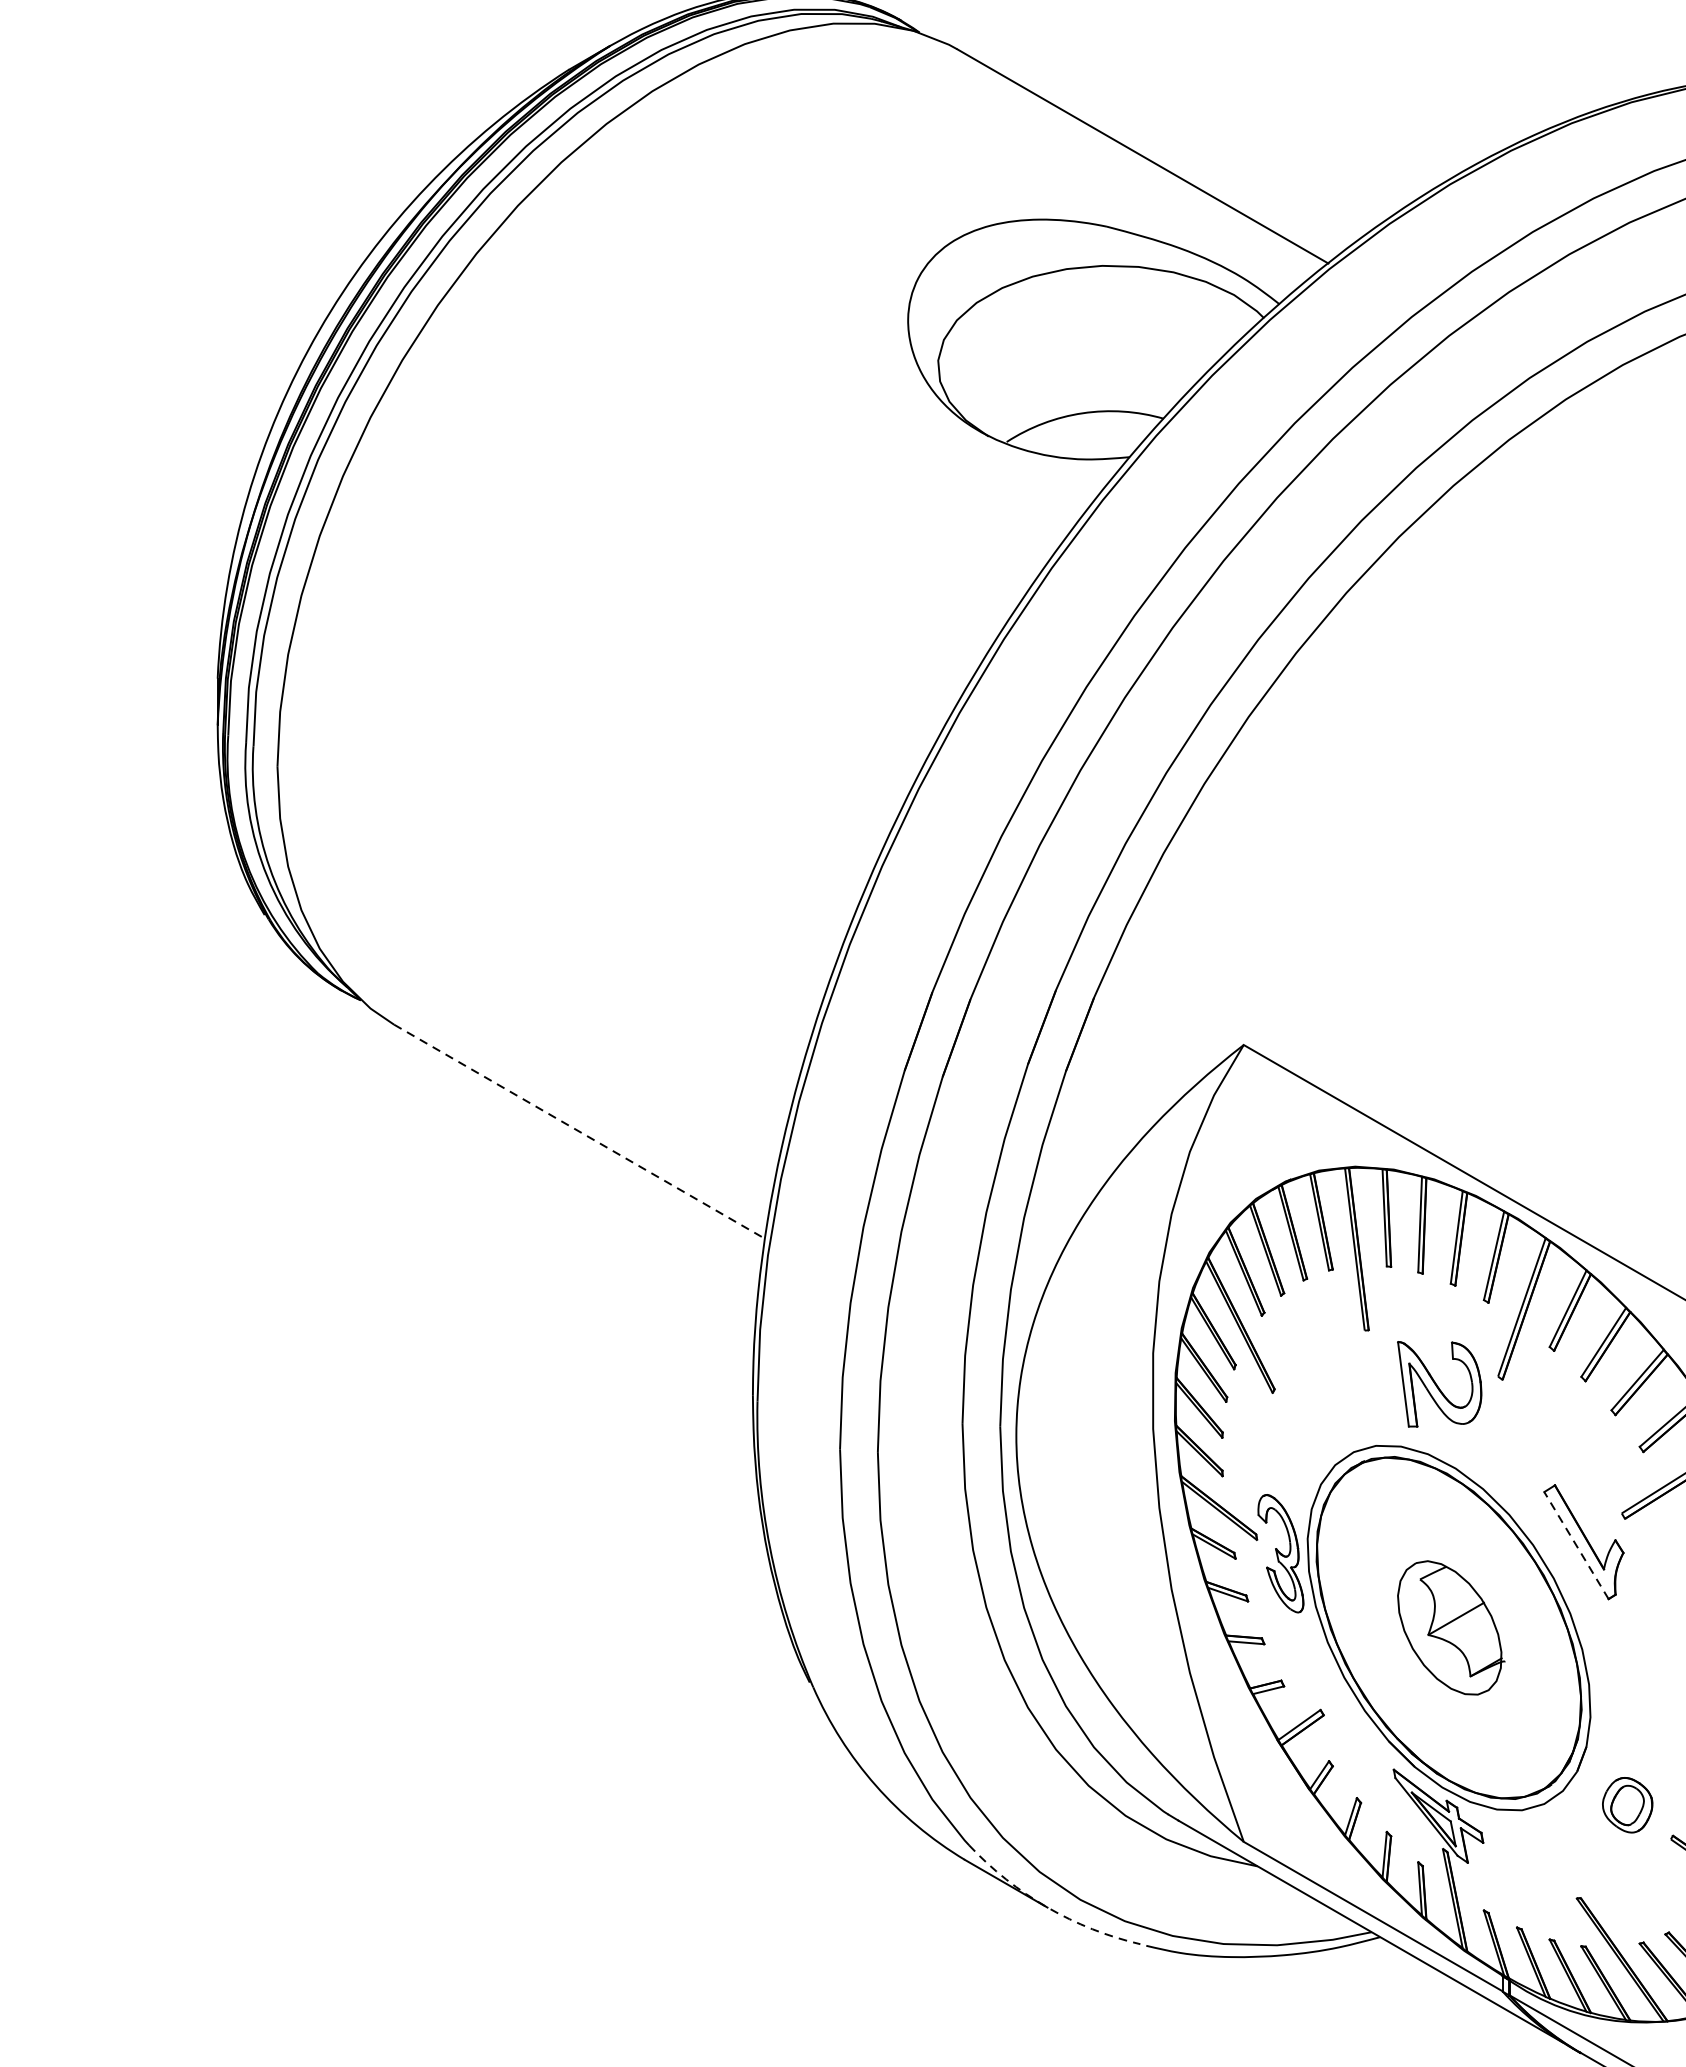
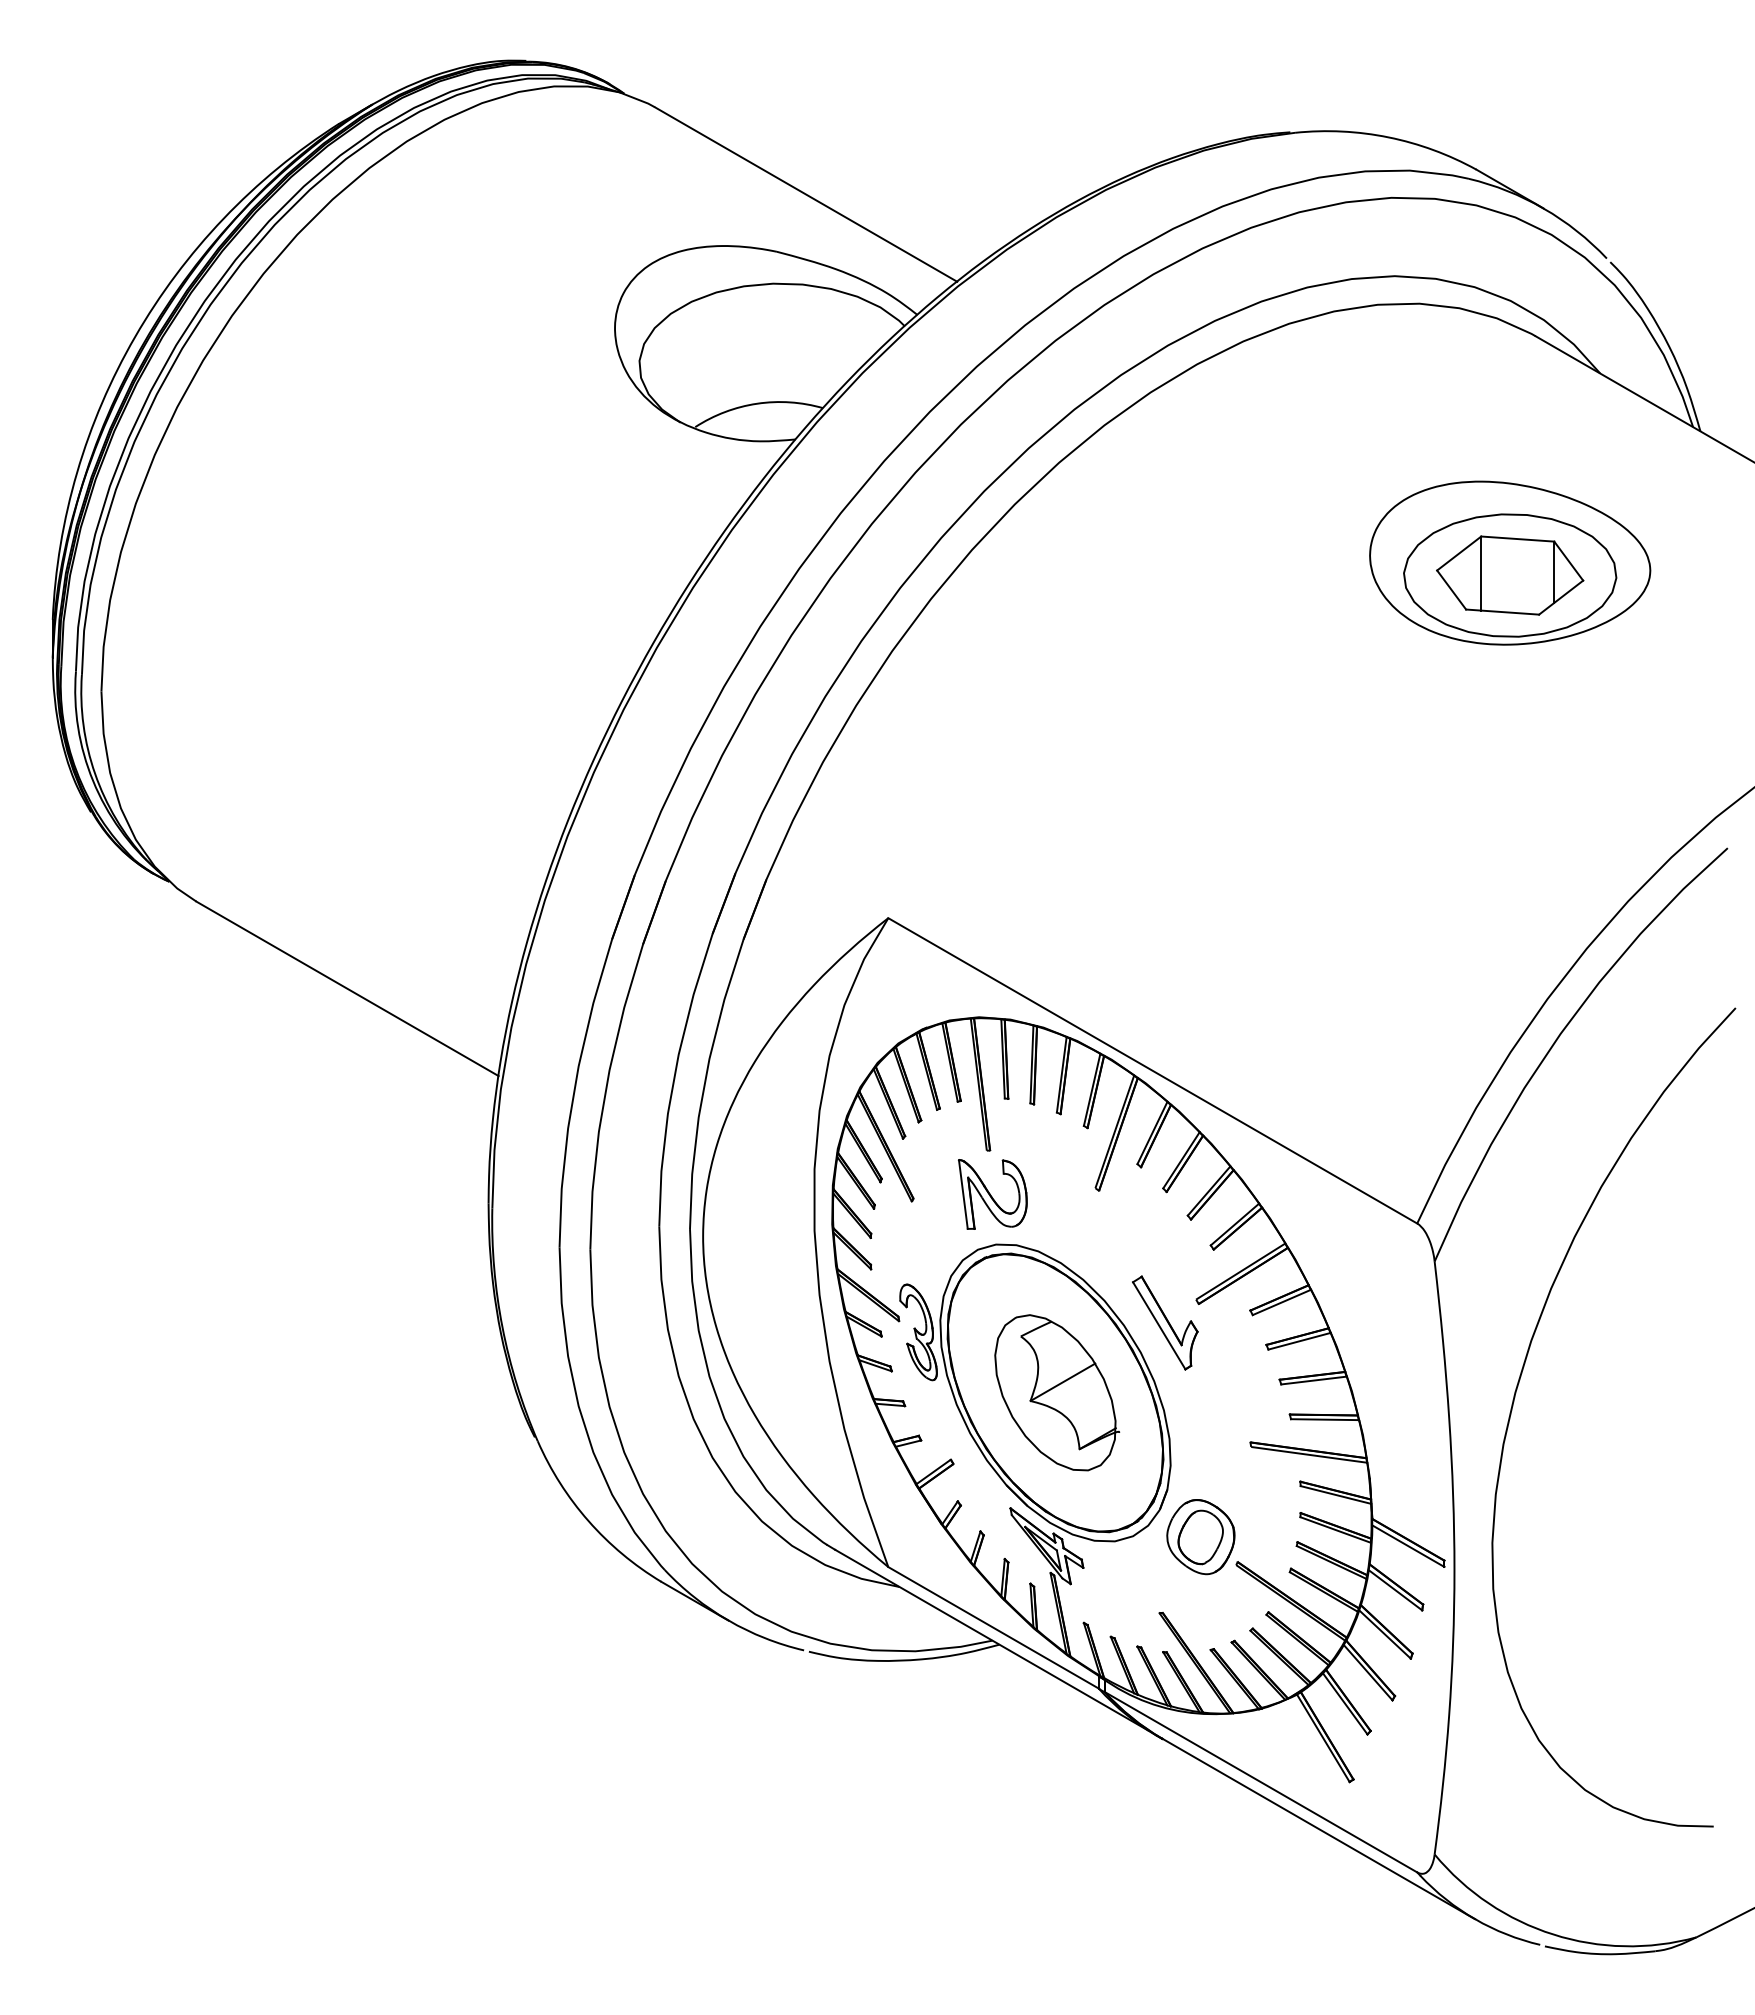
line: (579, 1132) -> (347, 989), dashed -> solid
part: (1439, 1384) -> (992, 1194), moved
line: (1576, 1545) -> (1159, 1325), dashed -> solid
part: (1451, 1627) -> (1057, 1392), size x1.43
part: (1627, 1805) -> (1200, 1537), size x1.67
arc: (1047, 1907) -> (728, 1620), dashed -> solid

